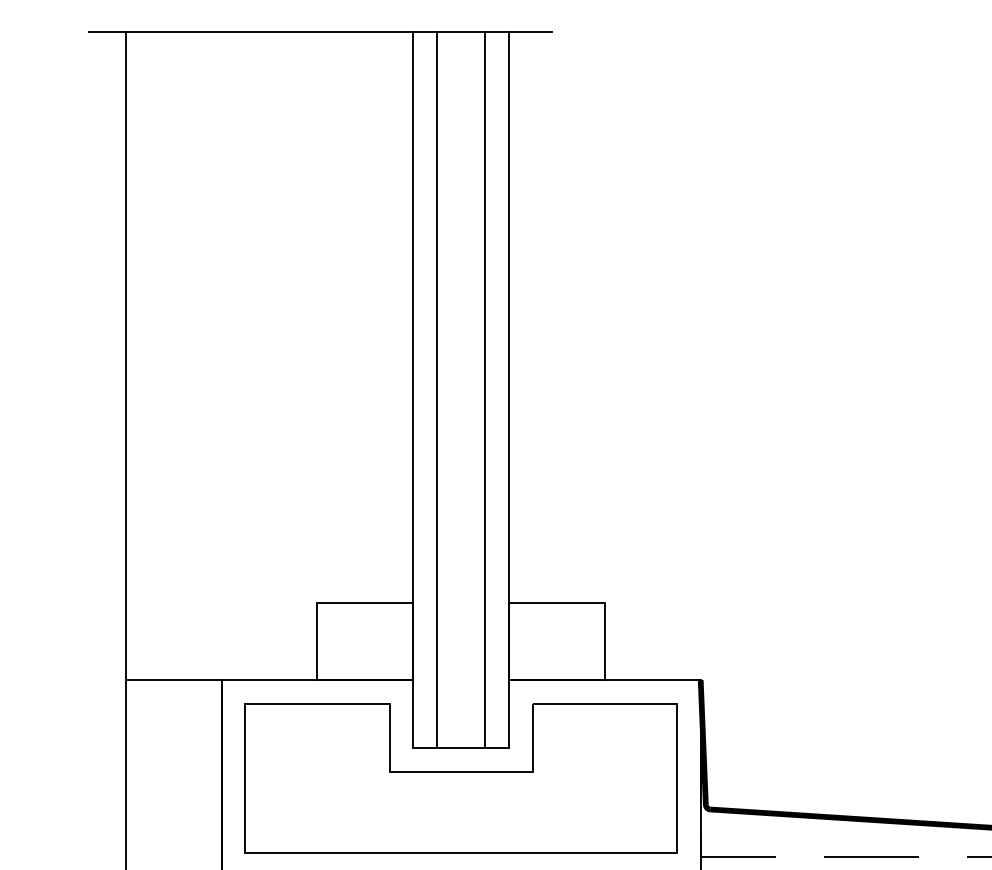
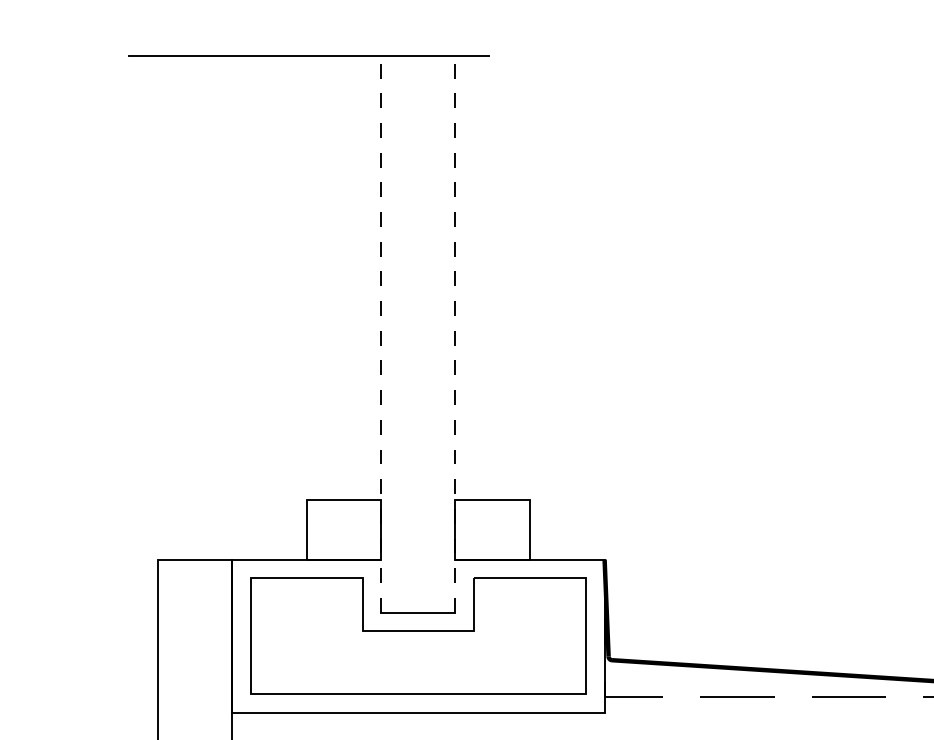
line: (125, 355) -> (157, 307), removed
line: (436, 389) -> (399, 333), removed
line: (484, 389) -> (436, 333), removed
line: (413, 390) -> (381, 334), solid -> dashed
line: (508, 390) -> (455, 334), solid -> dashed

